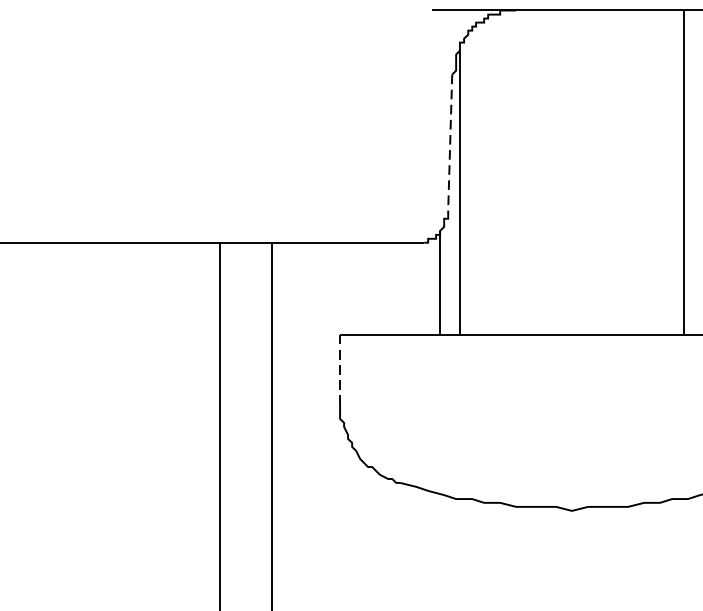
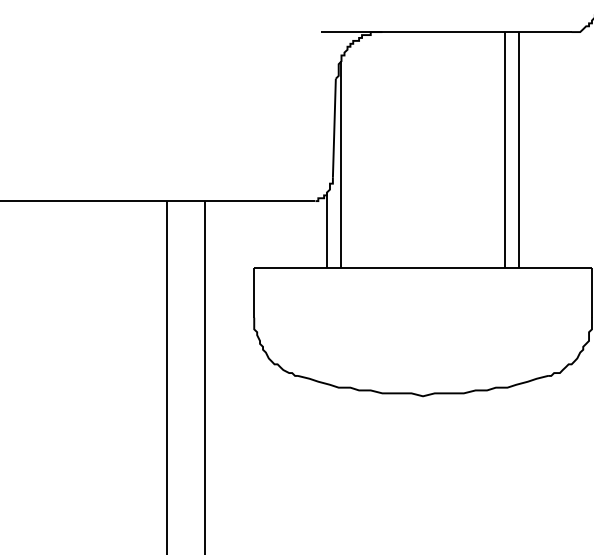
line: (450, 142) -> (334, 128), dashed -> solid
line: (340, 368) -> (254, 292), dashed -> solid

